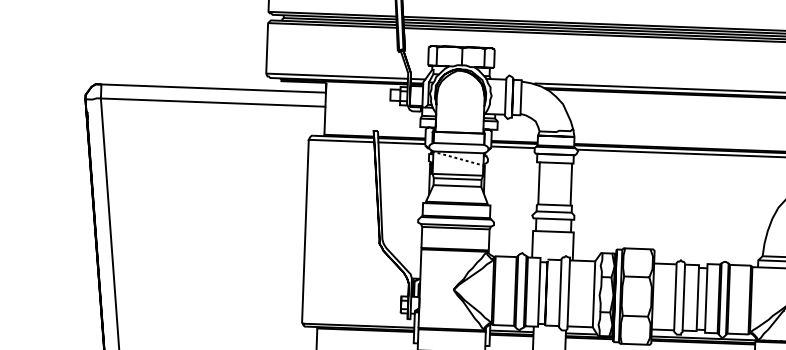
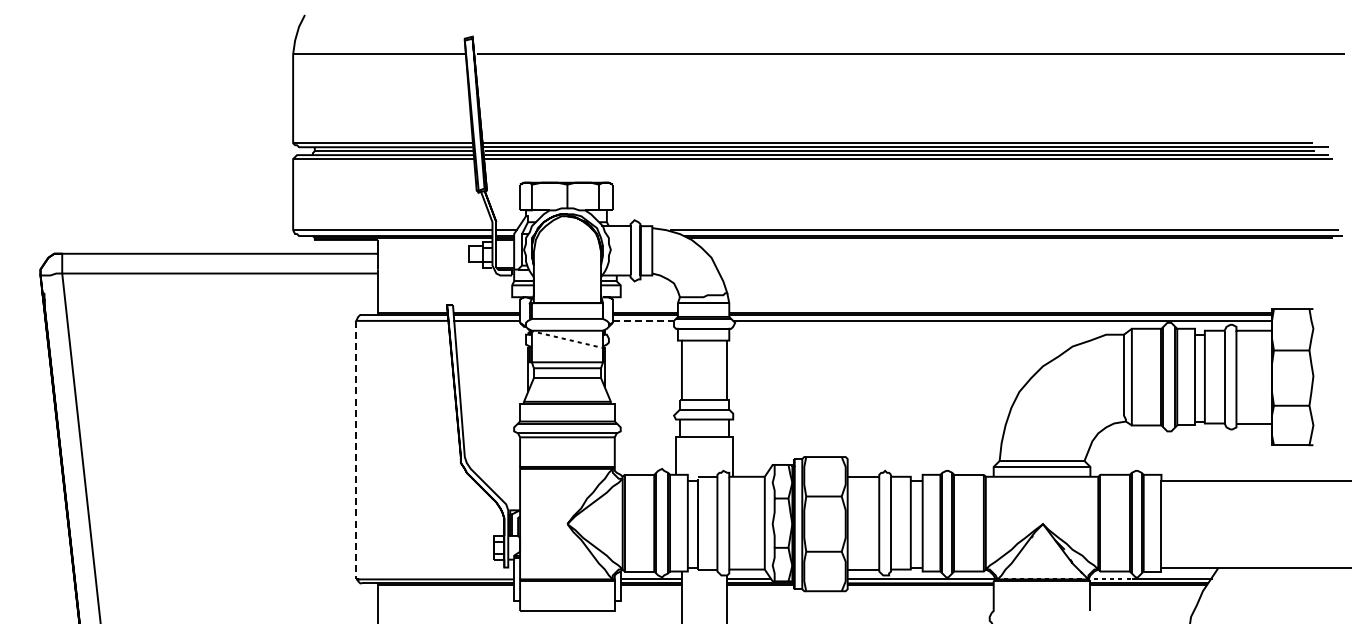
line: (513, 147) -> (644, 320), solid -> dashed
line: (305, 232) -> (356, 450), solid -> dashed

